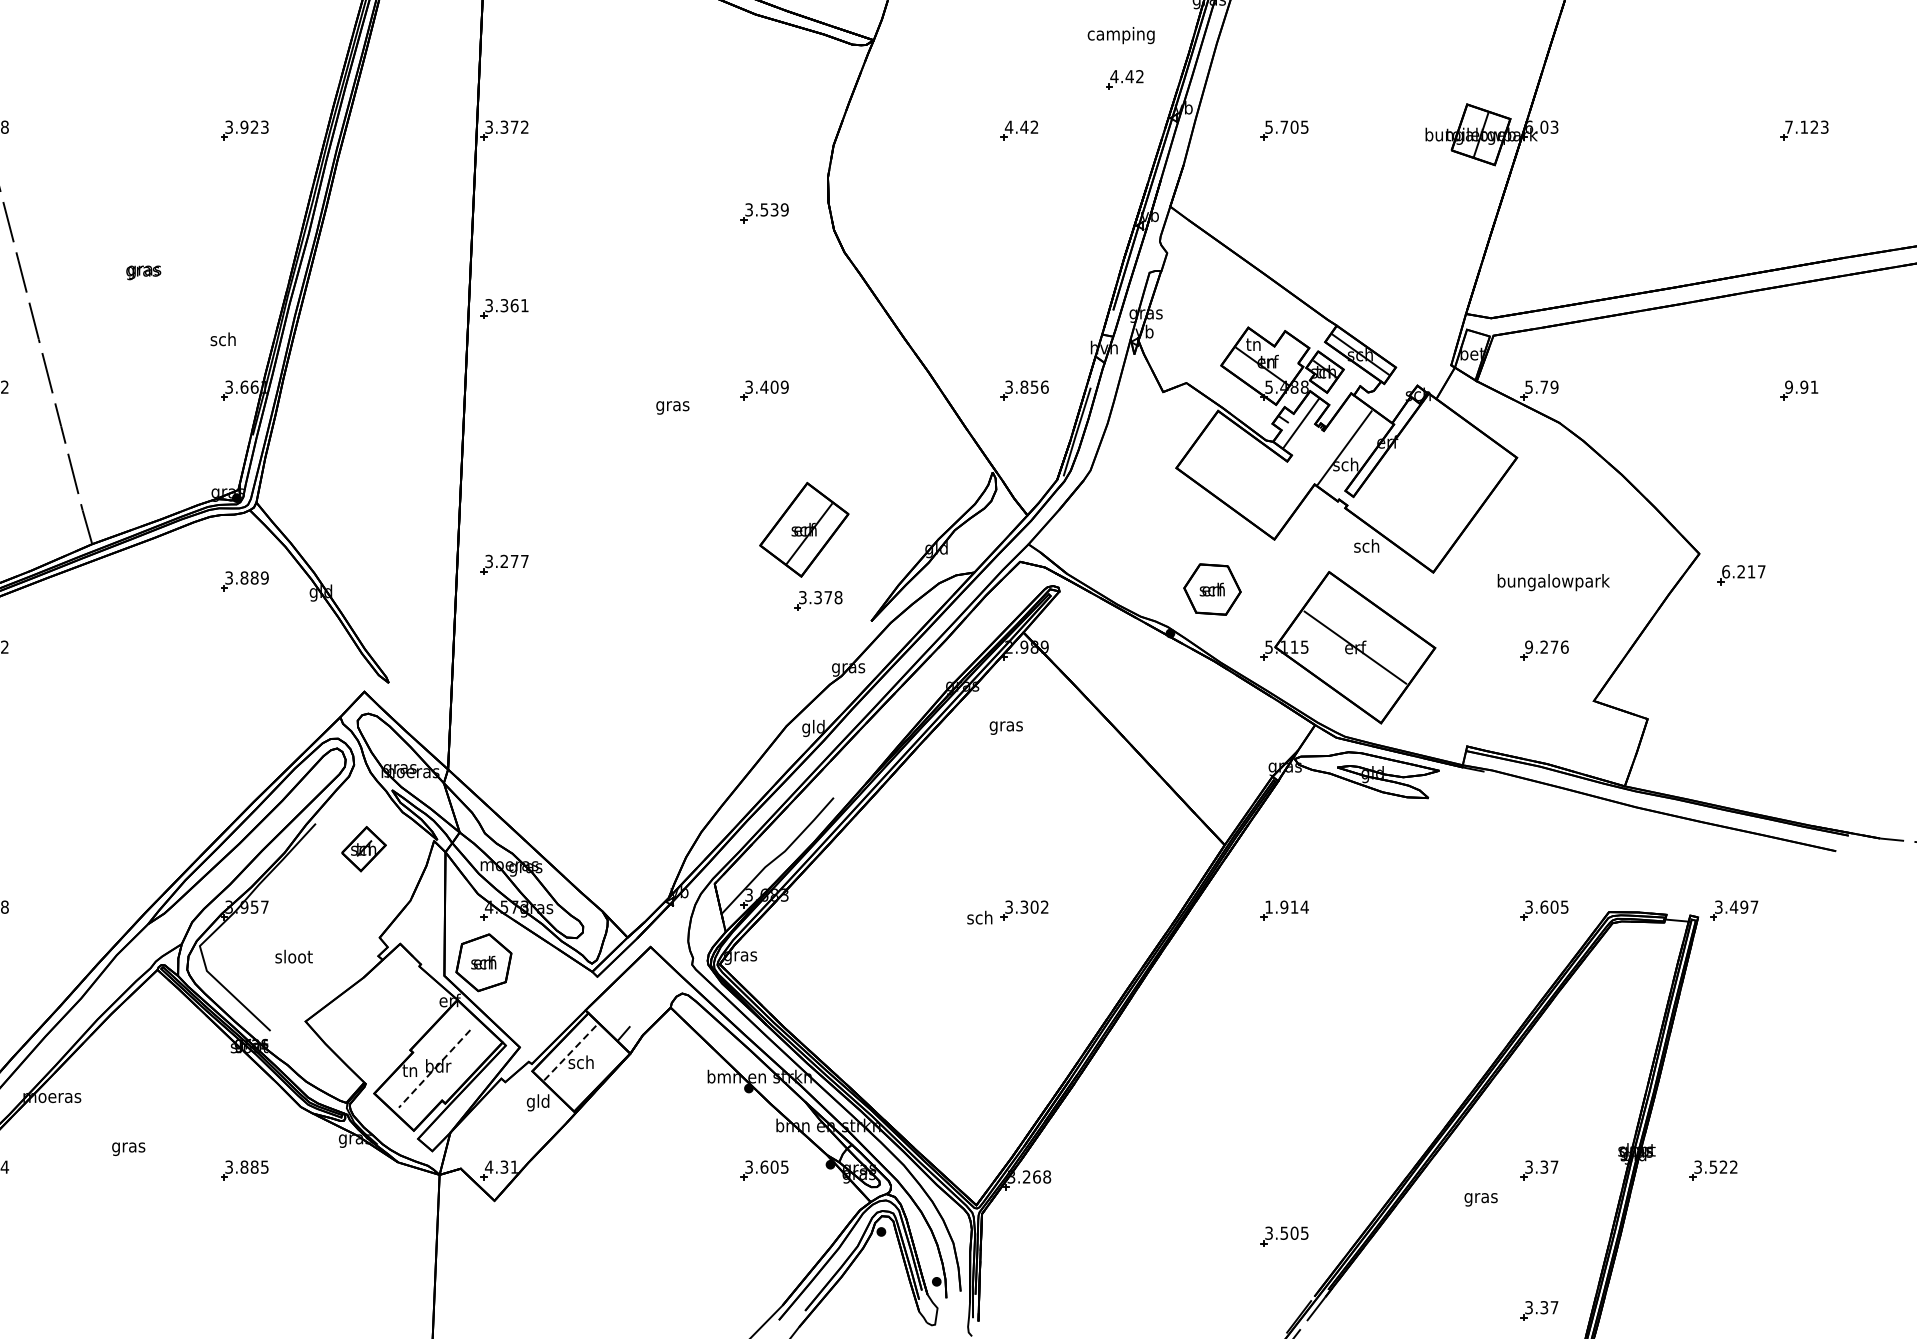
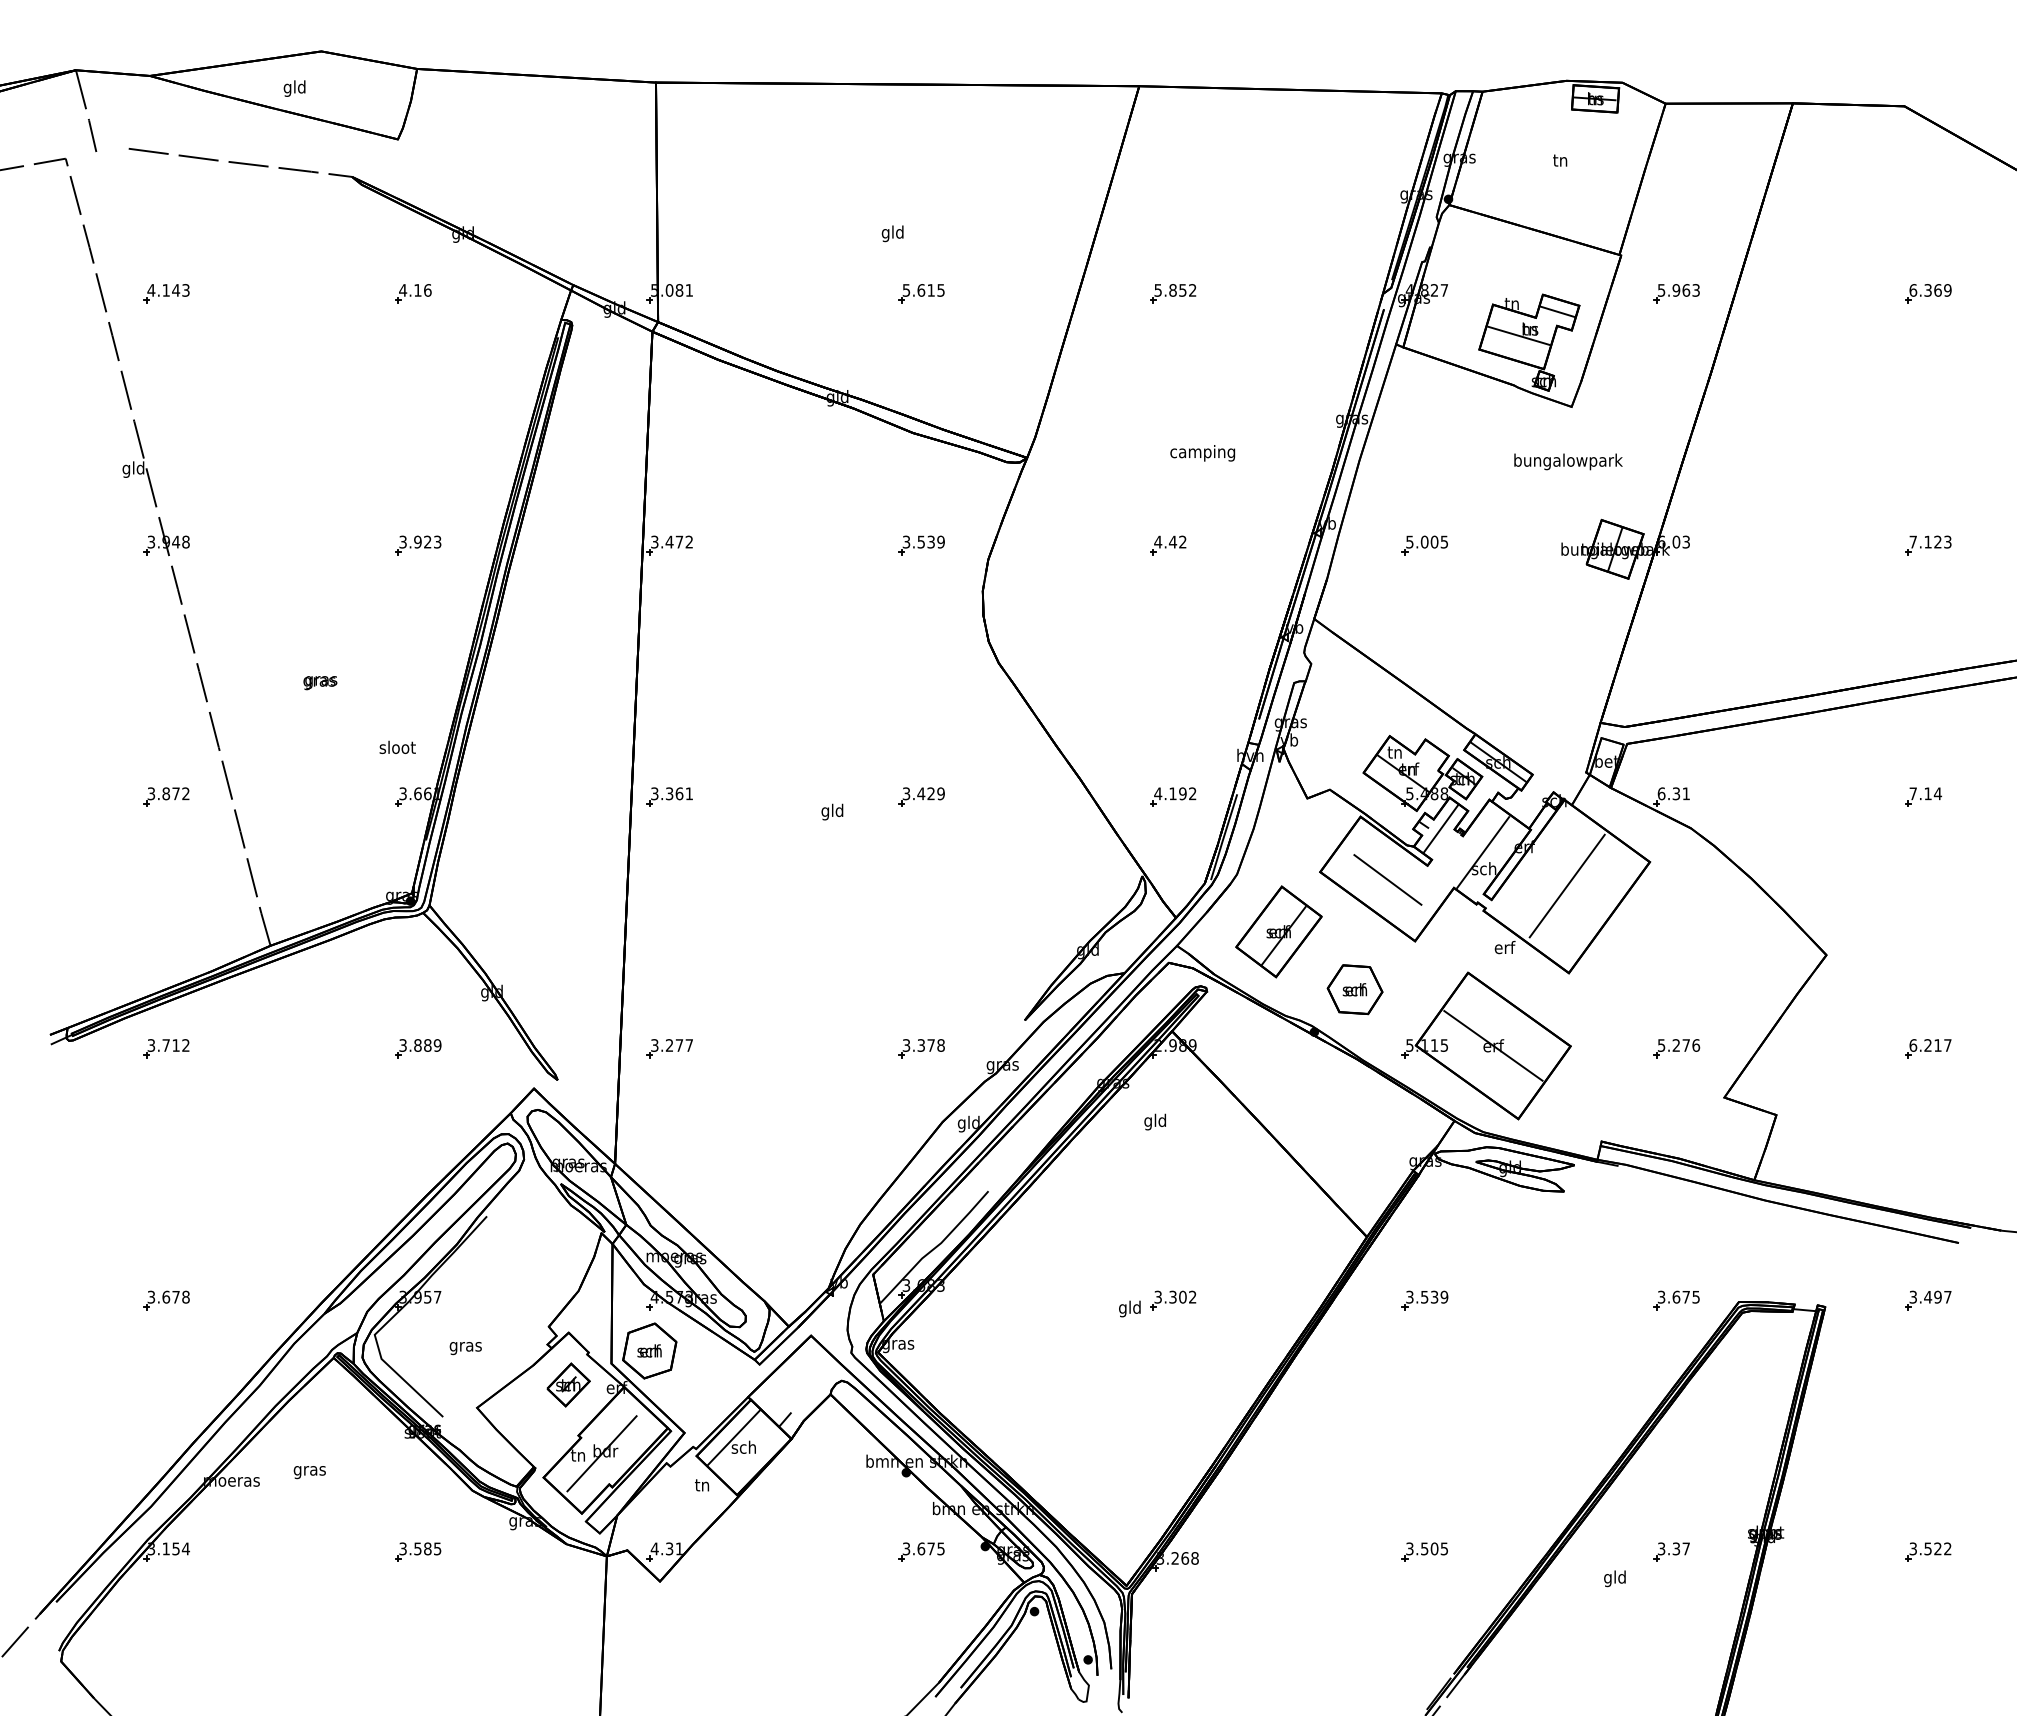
text: (1120, 35) -> (1202, 453), moved
part: (1125, 80) -> (1270, 496), removed
text: (504, 126) -> (669, 541), 3.372 -> 3.472
text: (1284, 126) -> (1424, 541), 5.705 -> 5.005
part: (764, 213) -> (921, 545), moved
part: (504, 308) -> (669, 796), moved
text: (223, 339) -> (397, 747), sch -> sloot
text: (774, 386) -> (931, 793), 3.409 -> 3.429
text: (1026, 386) -> (1175, 793), 3.856 -> 4.192
text: (1541, 386) -> (1673, 793), 5.79 -> 6.31
text: (1801, 386) -> (1925, 793), 9.91 -> 7.14
text: (672, 405) -> (832, 811), gras -> gld
line: (1245, 475) -> (1387, 879), added
line: (1430, 481) -> (1566, 885), added
part: (803, 529) -> (1278, 931), moved
text: (1366, 545) -> (1504, 947), sch -> erf
part: (504, 564) -> (669, 1048), moved
part: (1741, 574) -> (1928, 1048), moved
part: (245, 581) -> (418, 1048), moved
text: (1553, 582) -> (1568, 461), moved
part: (818, 600) -> (921, 1048), moved
text: (1528, 647) -> (1661, 1045), 9.276 -> 5.276
text: (1006, 725) -> (1155, 1121), gras -> gld
part: (363, 848) -> (568, 1384), moved
text: (1287, 906) -> (1427, 1296), 1.914 -> 3.539
text: (1554, 906) -> (1686, 1296), 3.605 -> 3.675
part: (1734, 910) -> (1928, 1300), moved
text: (979, 918) -> (1129, 1308), sch -> gld
text: (293, 958) -> (465, 1346), sloot -> gras
line: (571, 1052) -> (734, 1437), dashed -> solid
line: (434, 1069) -> (601, 1454), dashed -> solid
text: (537, 1102) -> (701, 1486), gld -> tn
text: (128, 1149) -> (309, 1472), moved
text: (244, 1166) -> (417, 1548), 3.885 -> 3.585
text: (774, 1166) -> (931, 1548), 3.605 -> 3.675
part: (1713, 1169) -> (1928, 1551), moved
text: (1481, 1197) -> (1615, 1578), gras -> gld
part: (1284, 1235) -> (1424, 1551), moved
part: (1539, 1310) -> (1671, 1687), removed

